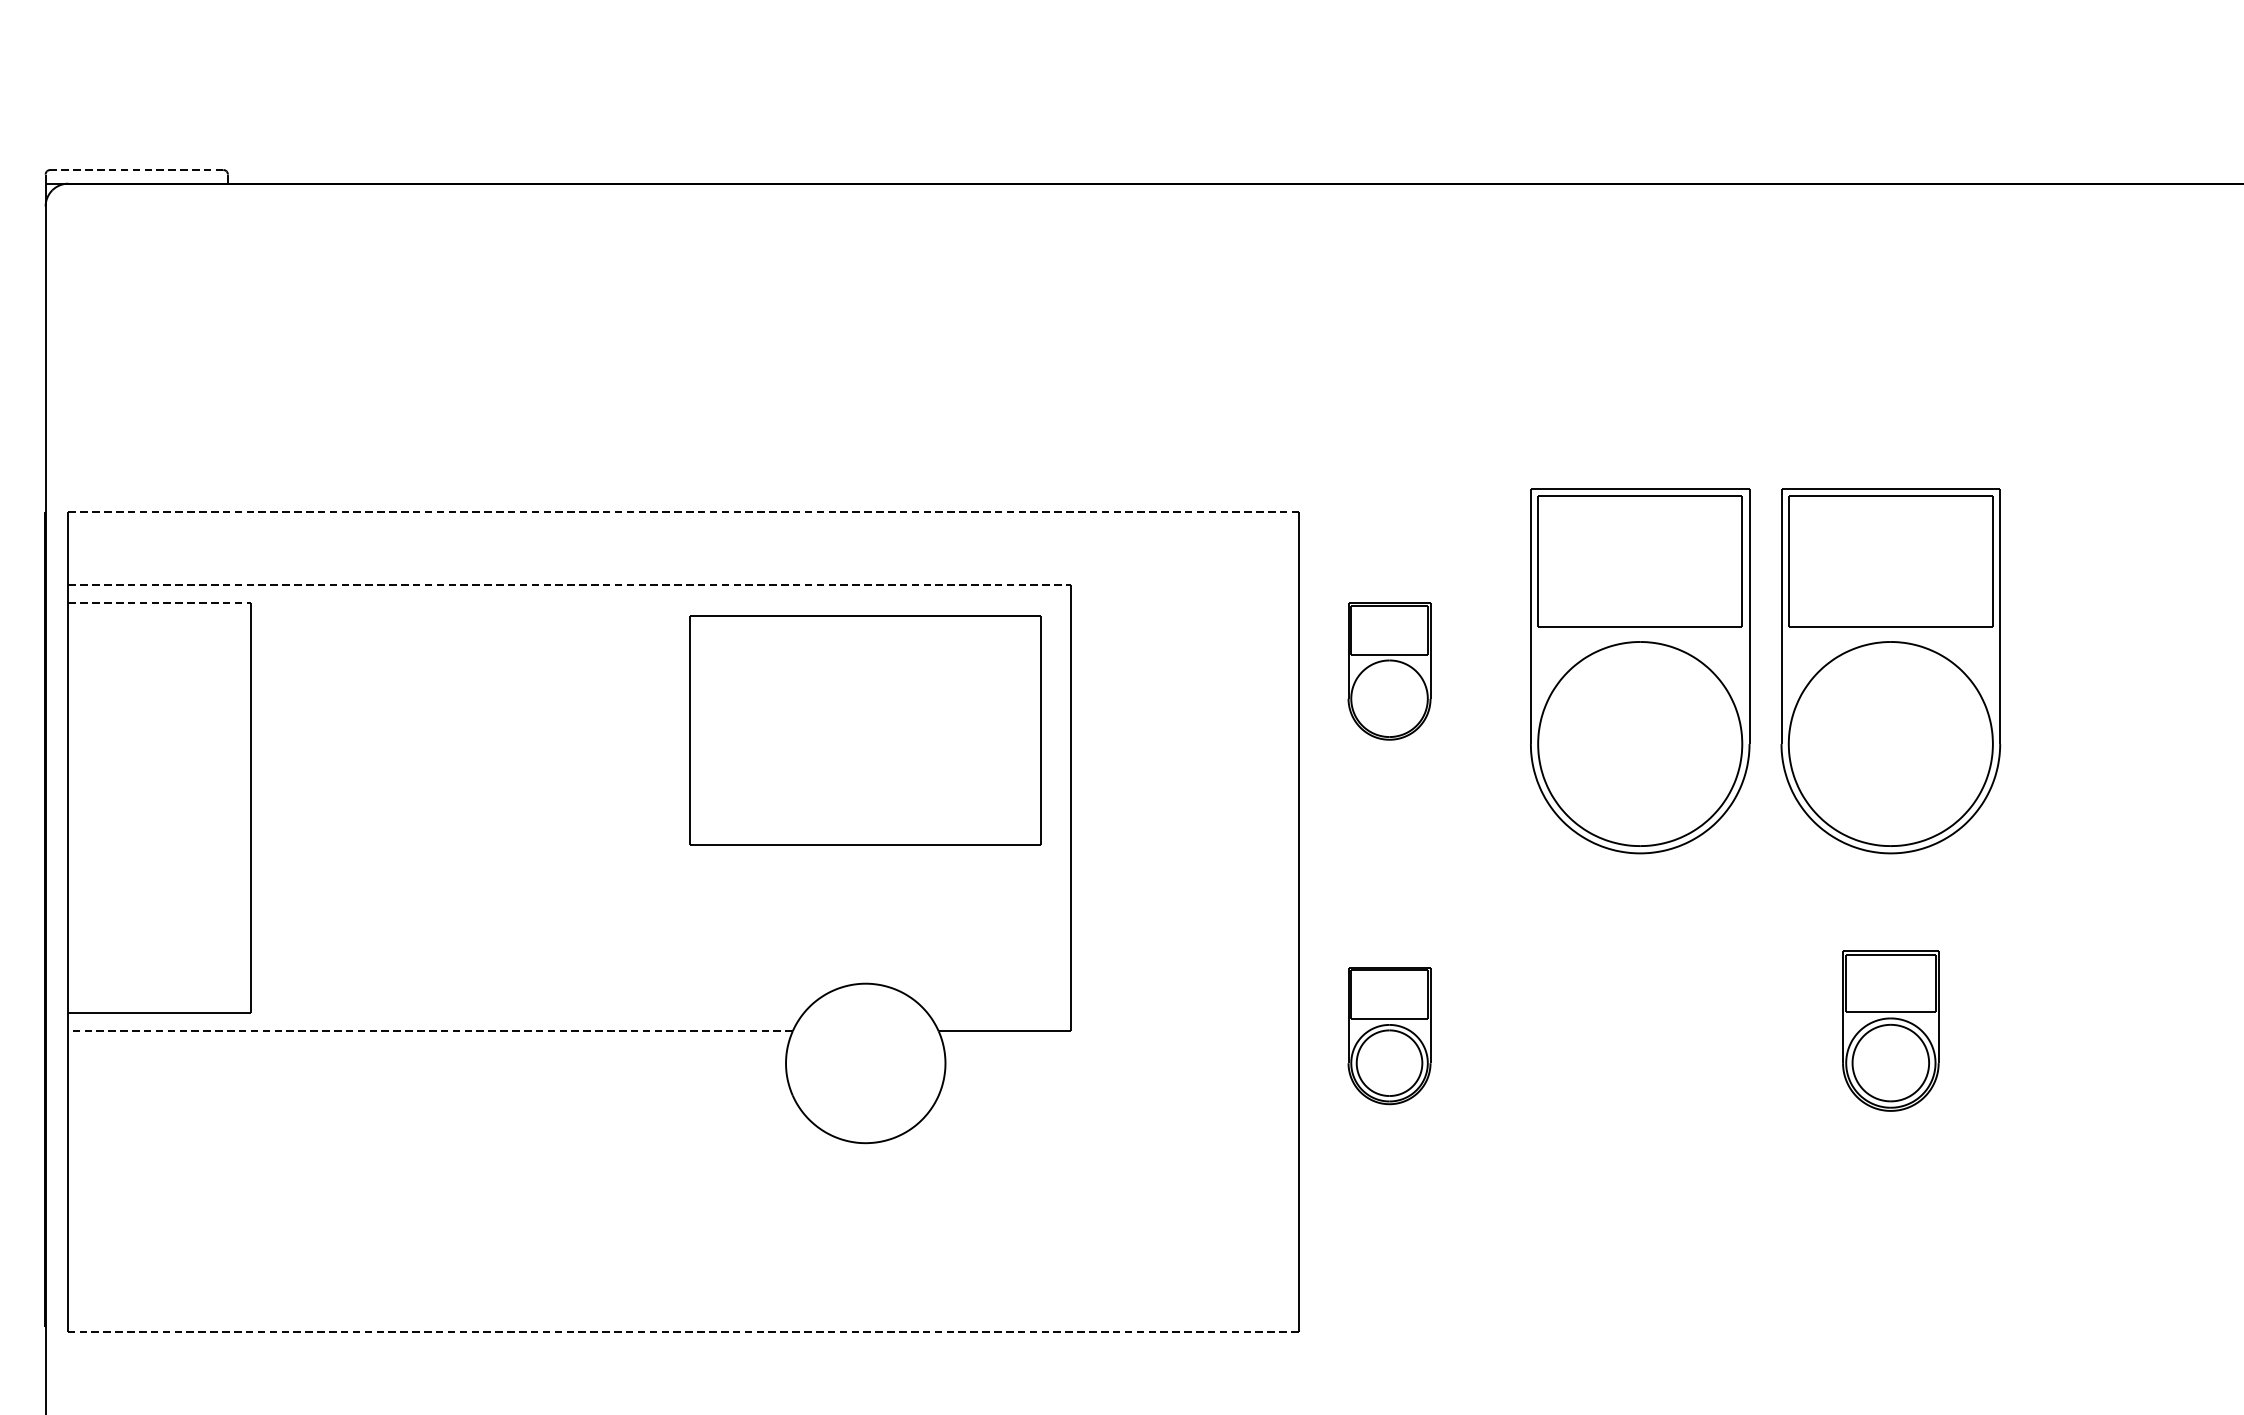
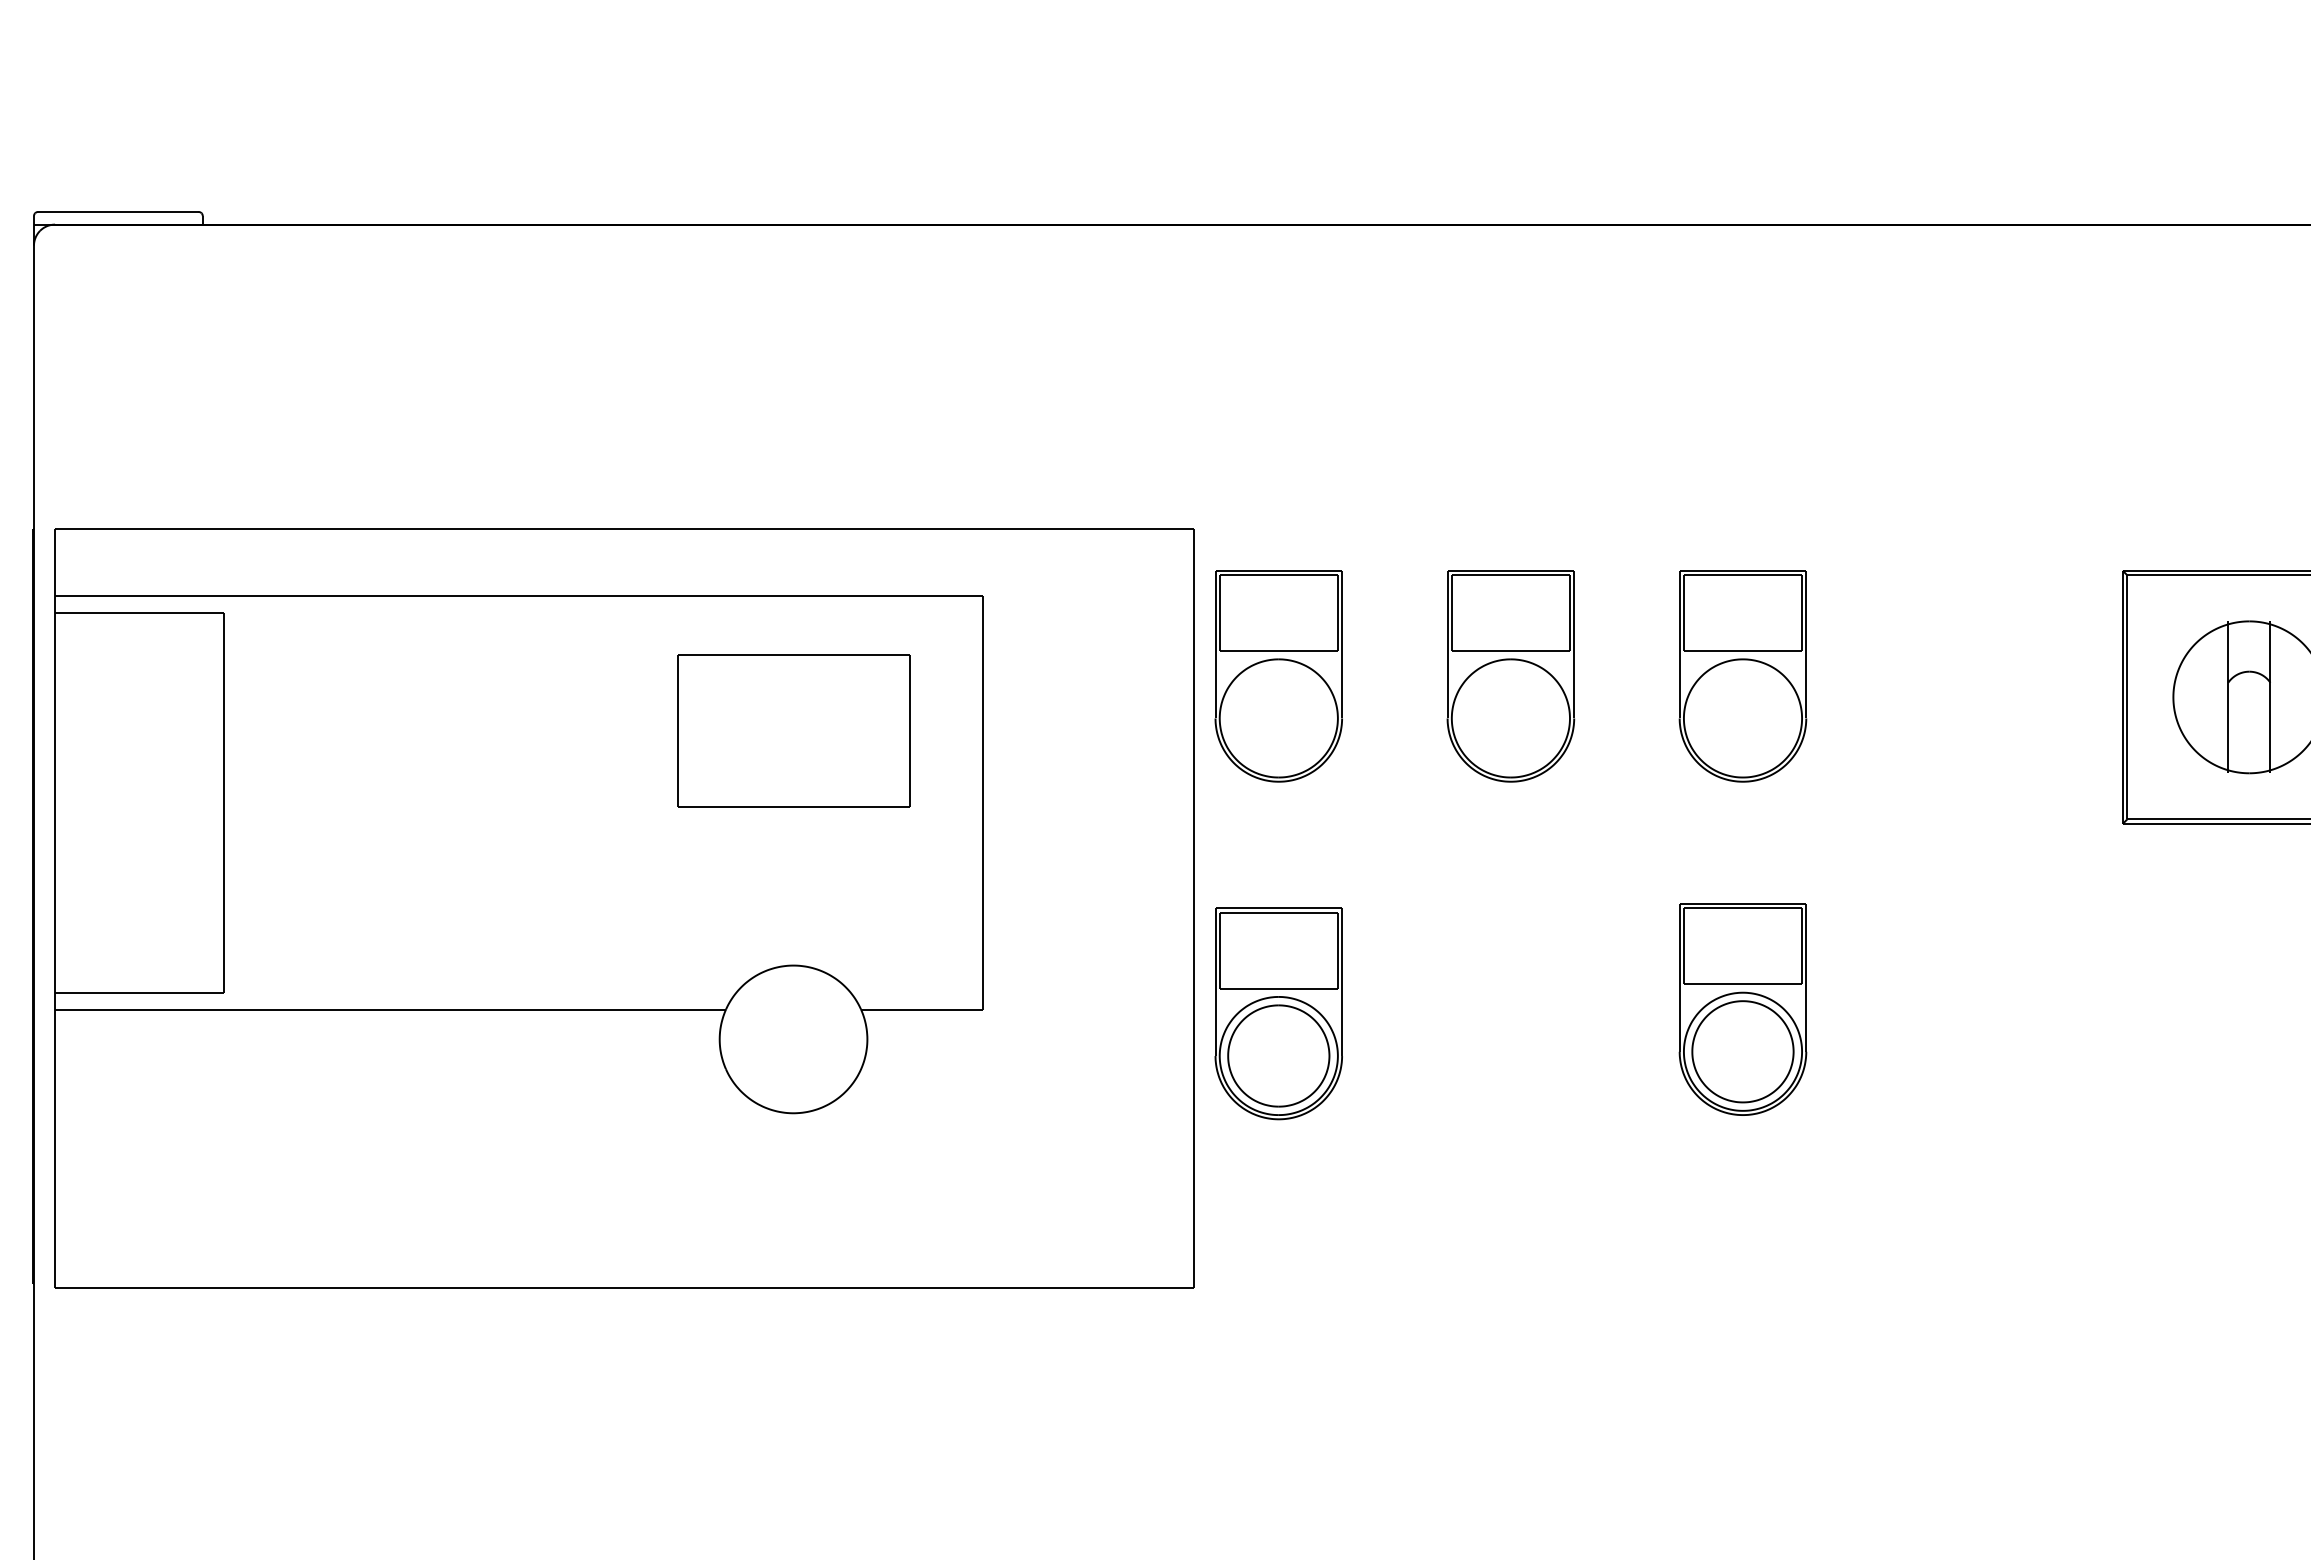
line: (135, 169) -> (117, 211), dashed -> solid
line: (683, 511) -> (624, 528), dashed -> solid
line: (569, 585) -> (519, 596), dashed -> solid
line: (160, 602) -> (140, 612), dashed -> solid
part: (1389, 671) -> (1278, 676), size x1.67
part: (1639, 671) -> (1510, 676), size x0.62
part: (1890, 671) -> (1742, 676), size x0.62
part: (865, 729) -> (793, 730), size x0.71
line: (430, 1031) -> (390, 1009), dashed -> solid
part: (1890, 1031) -> (1742, 1009), size x1.43
part: (1389, 1035) -> (1278, 1013), size x1.67
line: (683, 1332) -> (624, 1288), dashed -> solid

